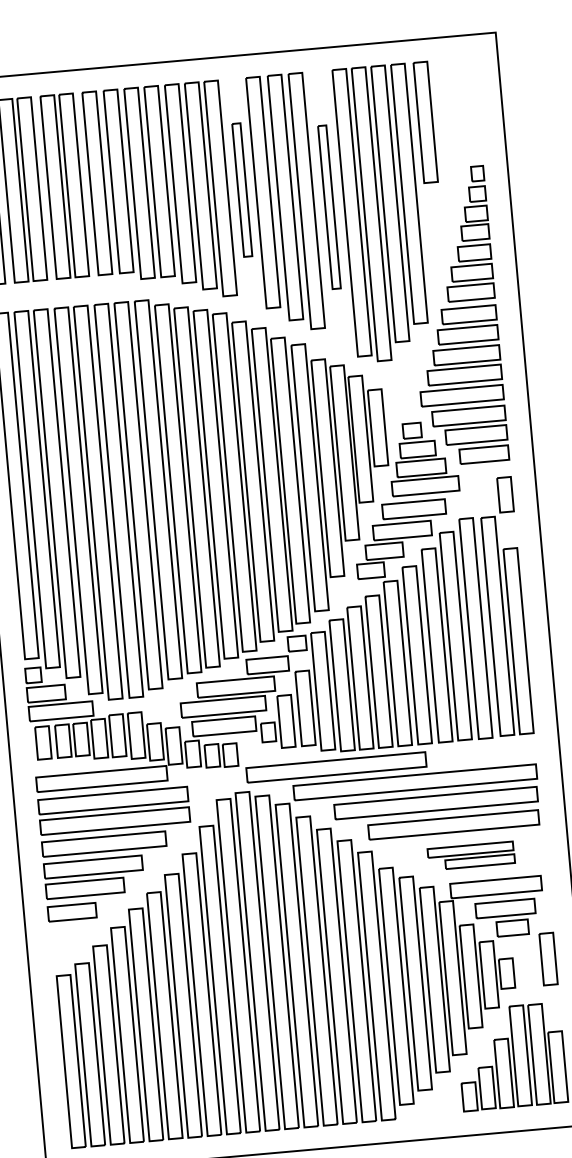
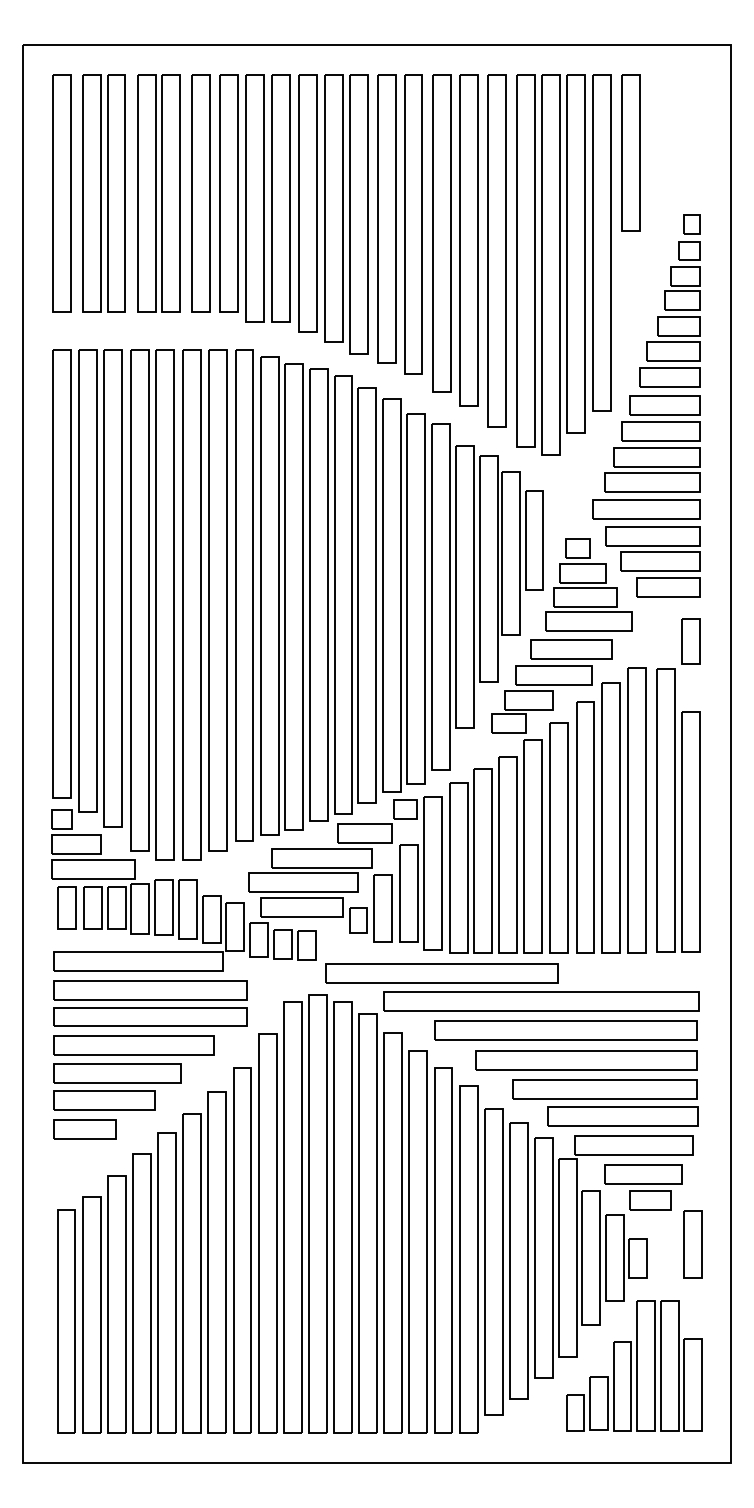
part: (241, 189) -> (386, 218), size x1.67
part: (328, 206) -> (496, 250), size x1.67
part: (471, 855) -> (605, 1102), size x1.67

